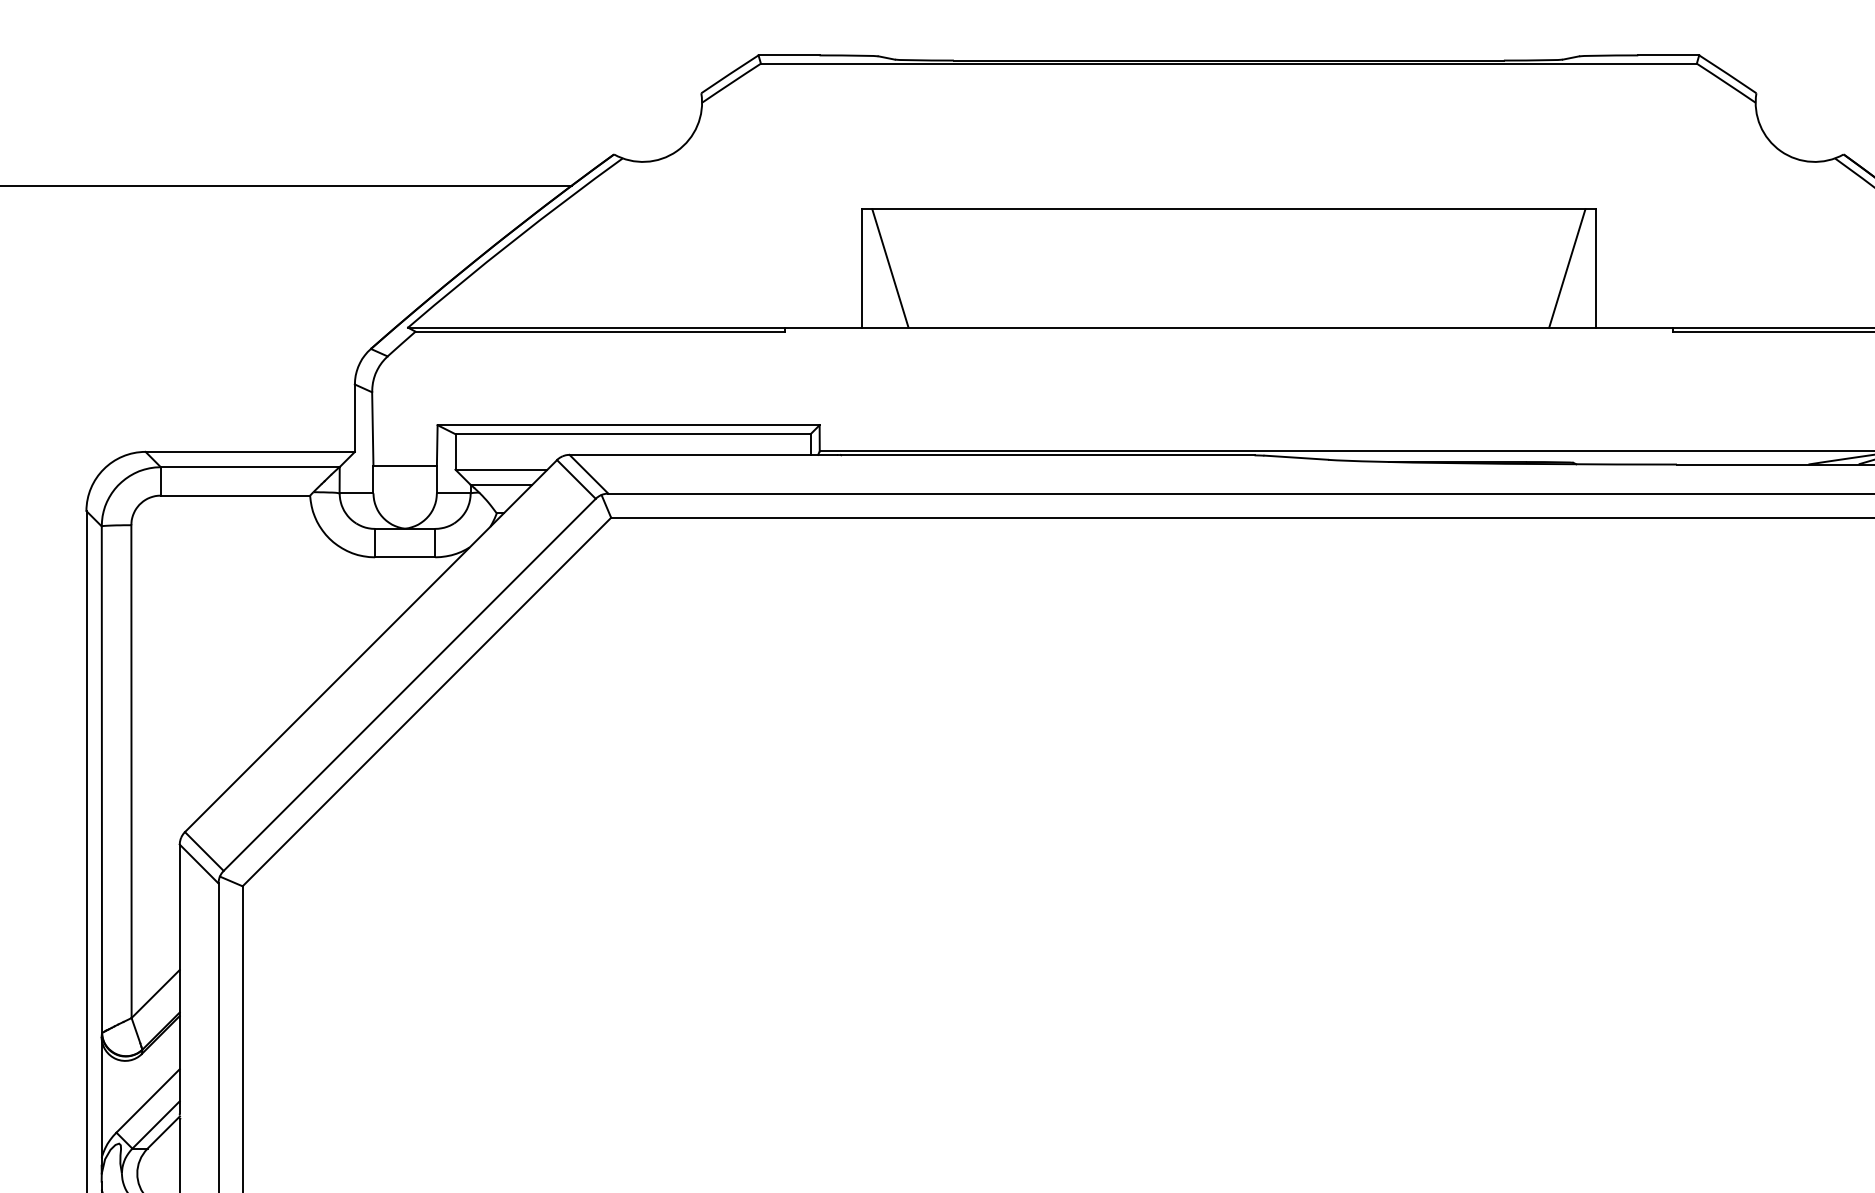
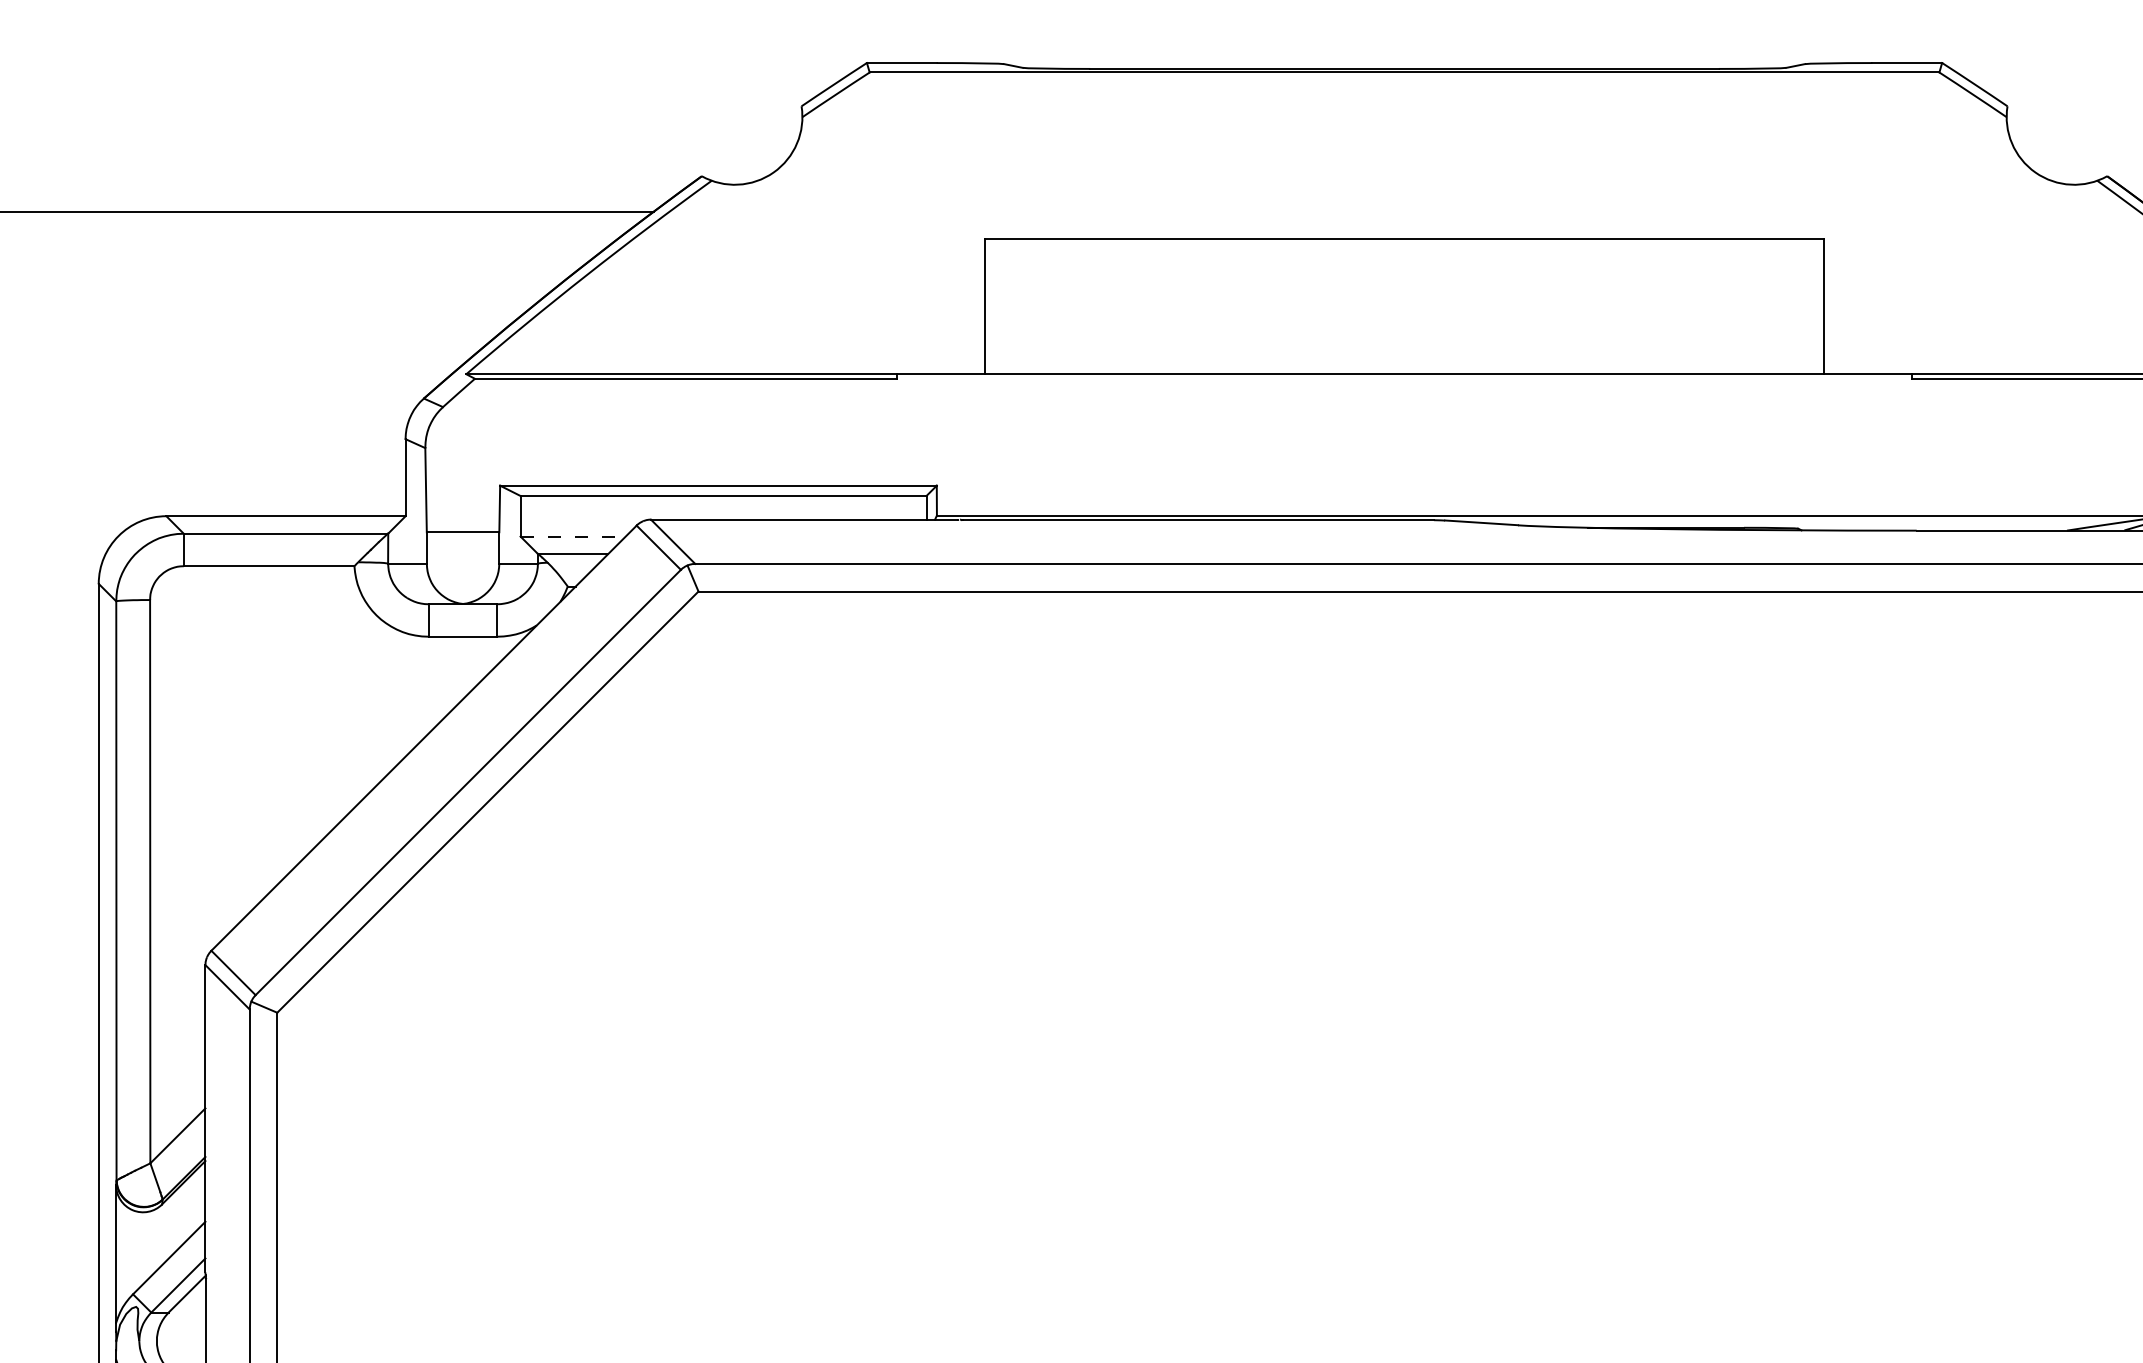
line: (890, 268) -> (1017, 306), removed
line: (1567, 268) -> (1791, 306), removed
line: (501, 469) -> (573, 536), solid -> dashed

